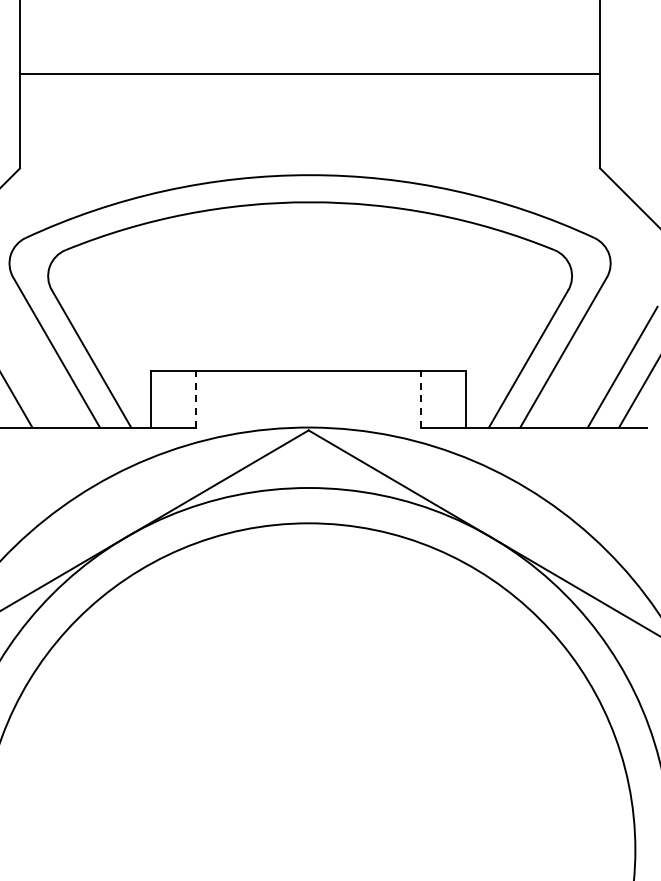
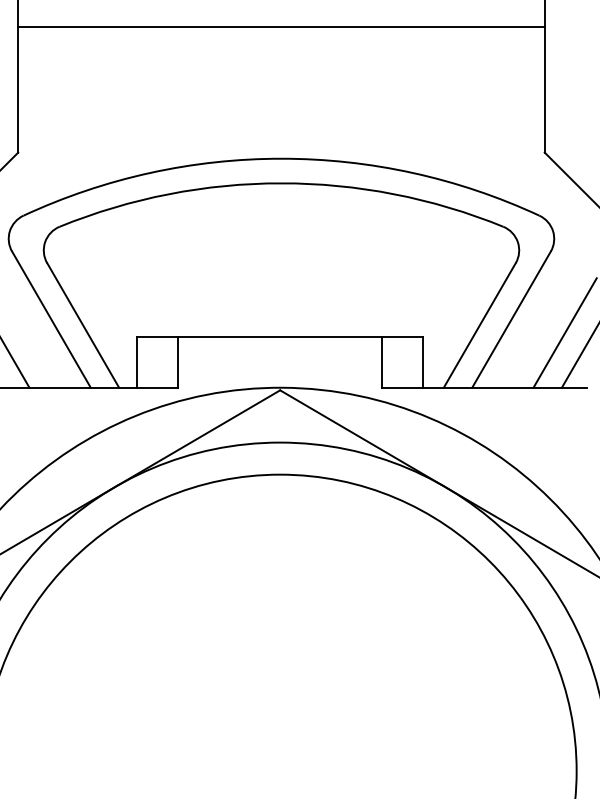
line: (309, 73) -> (280, 26), moved
line: (195, 398) -> (177, 361), dashed -> solid
line: (421, 398) -> (382, 361), dashed -> solid

